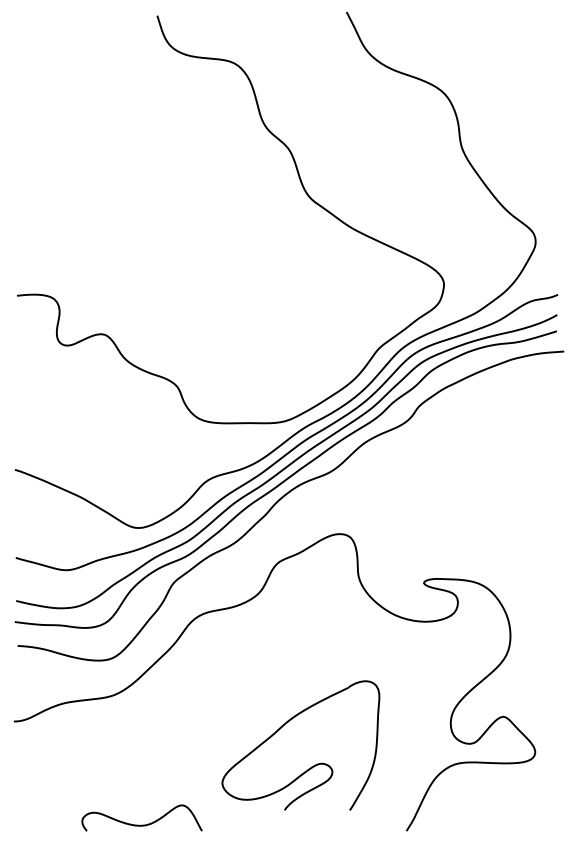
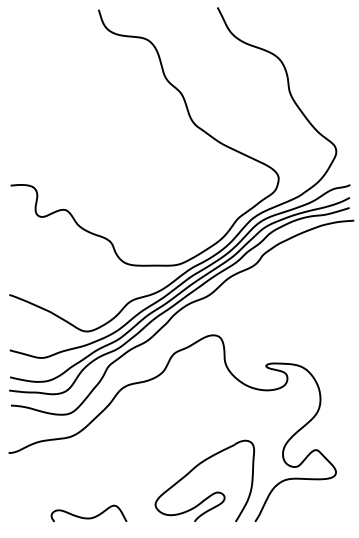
part: (284, 727) -> (194, 469), moved

